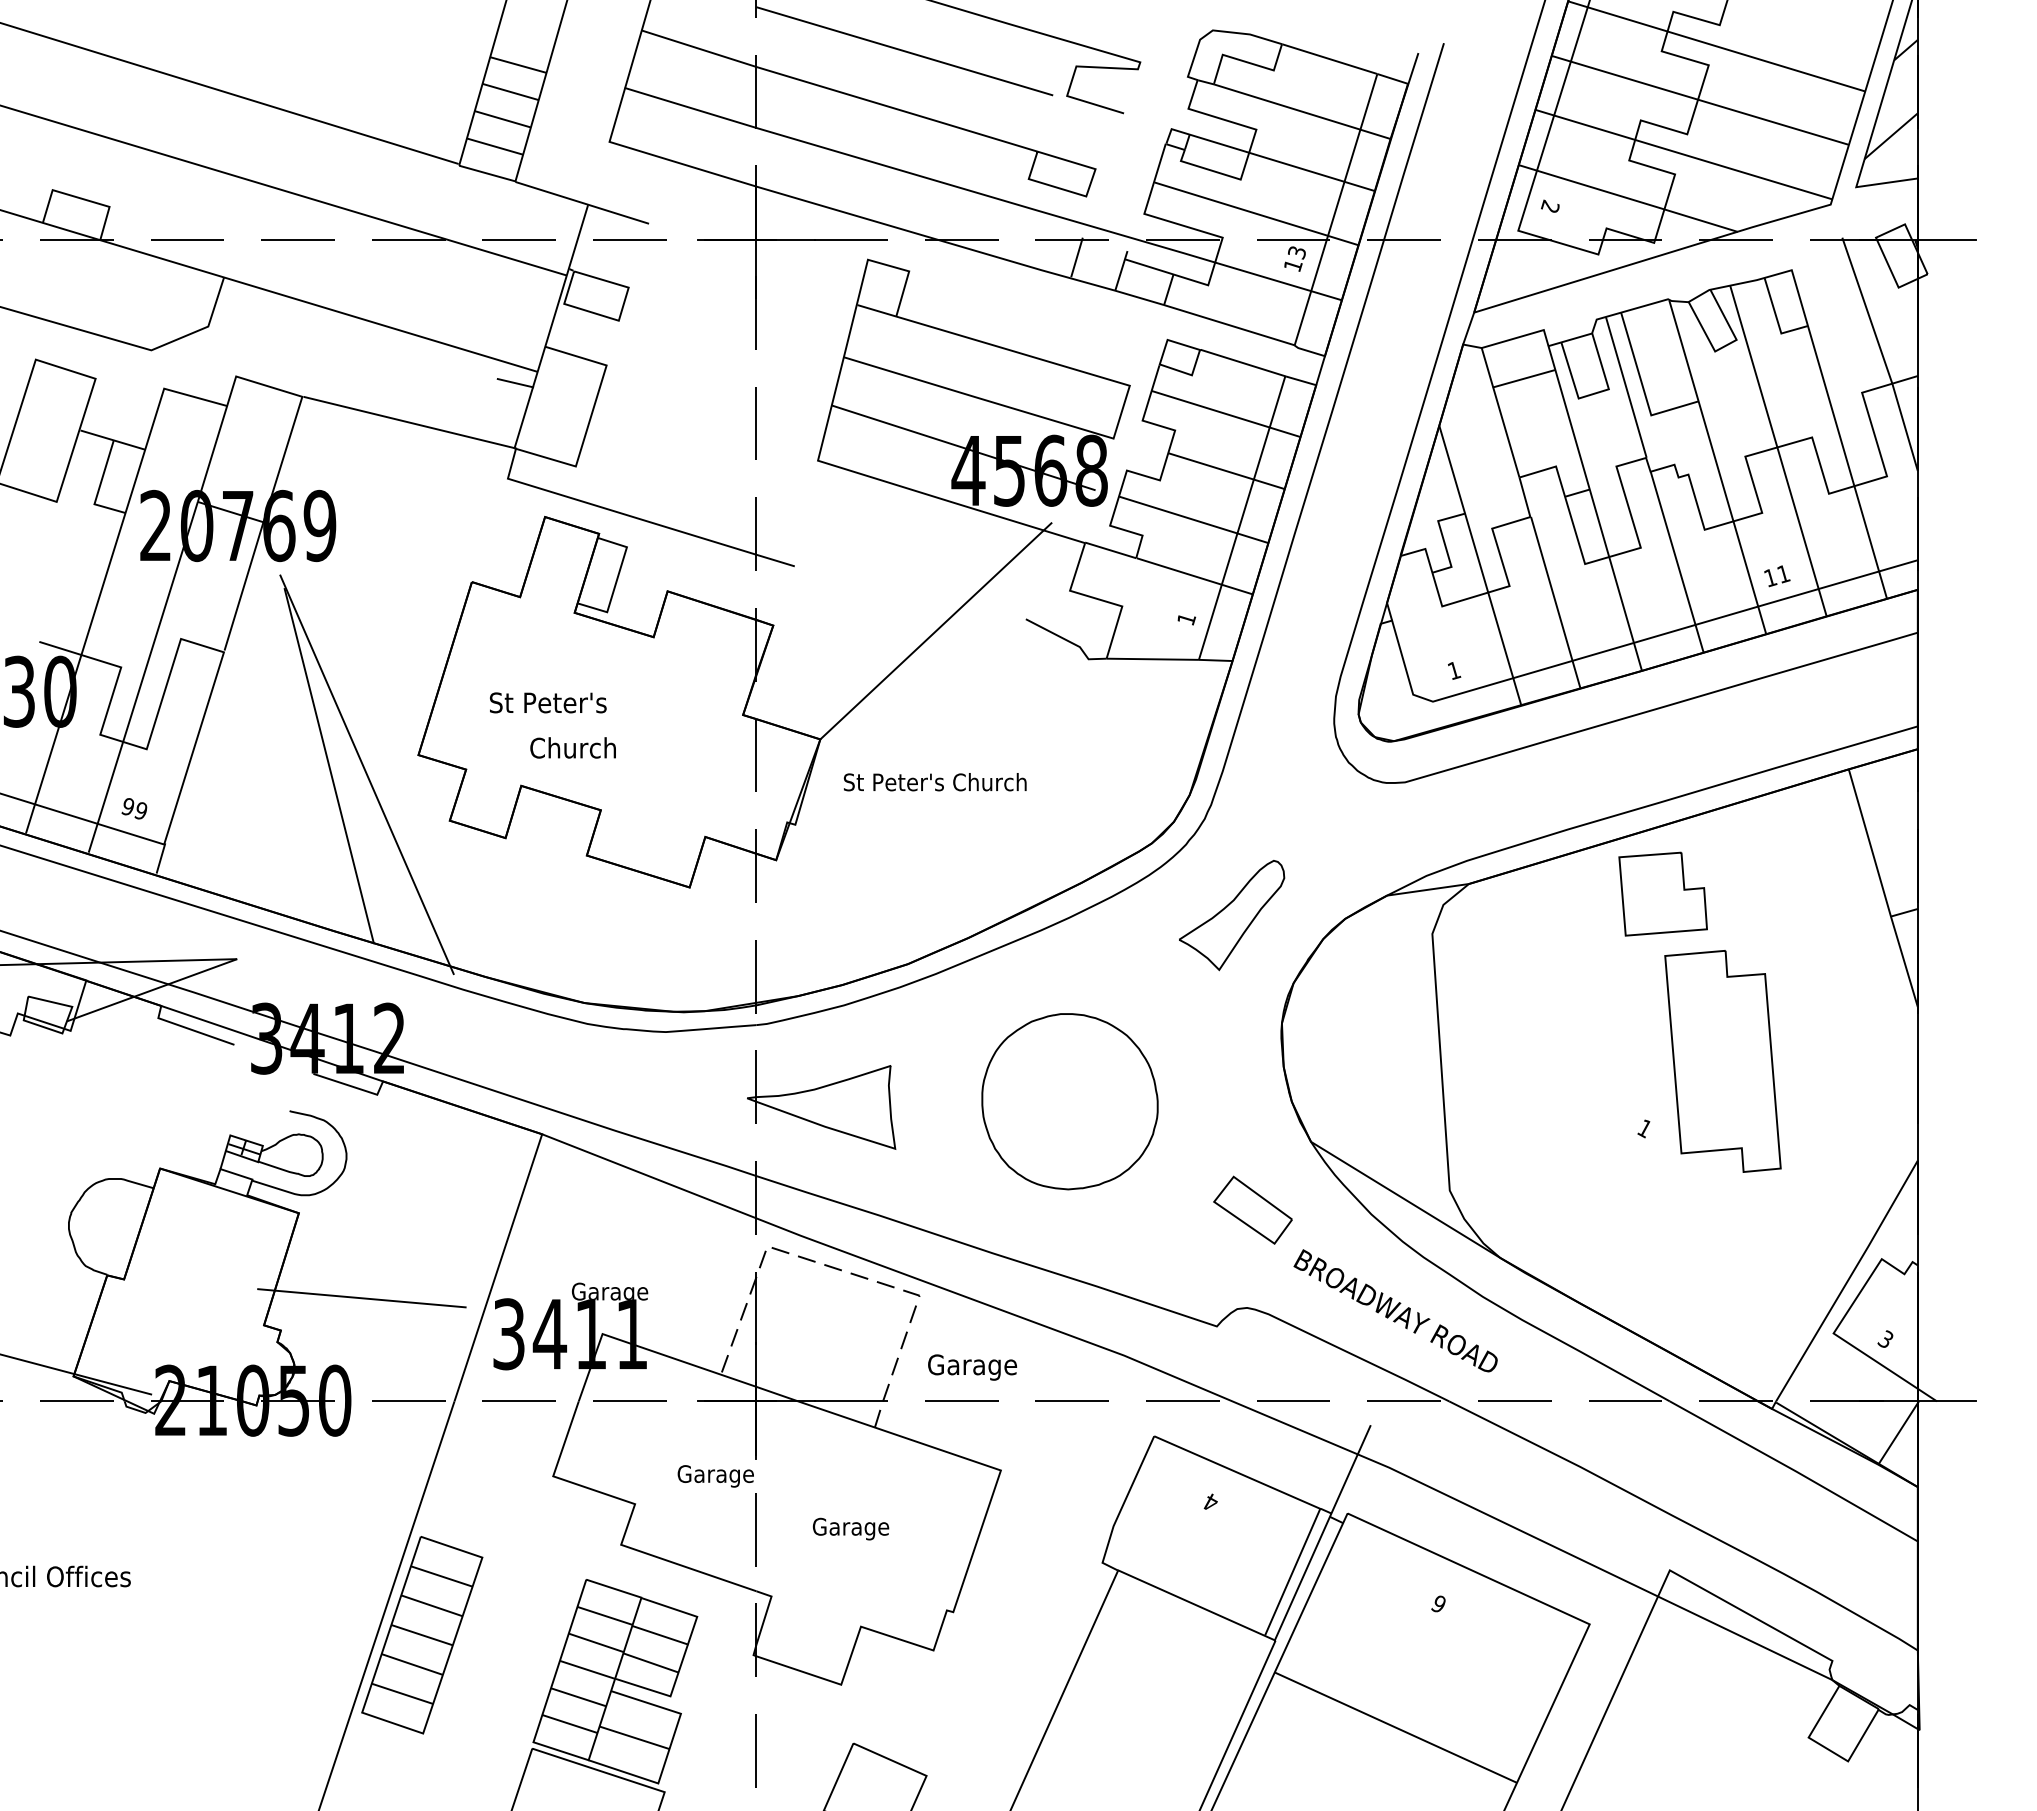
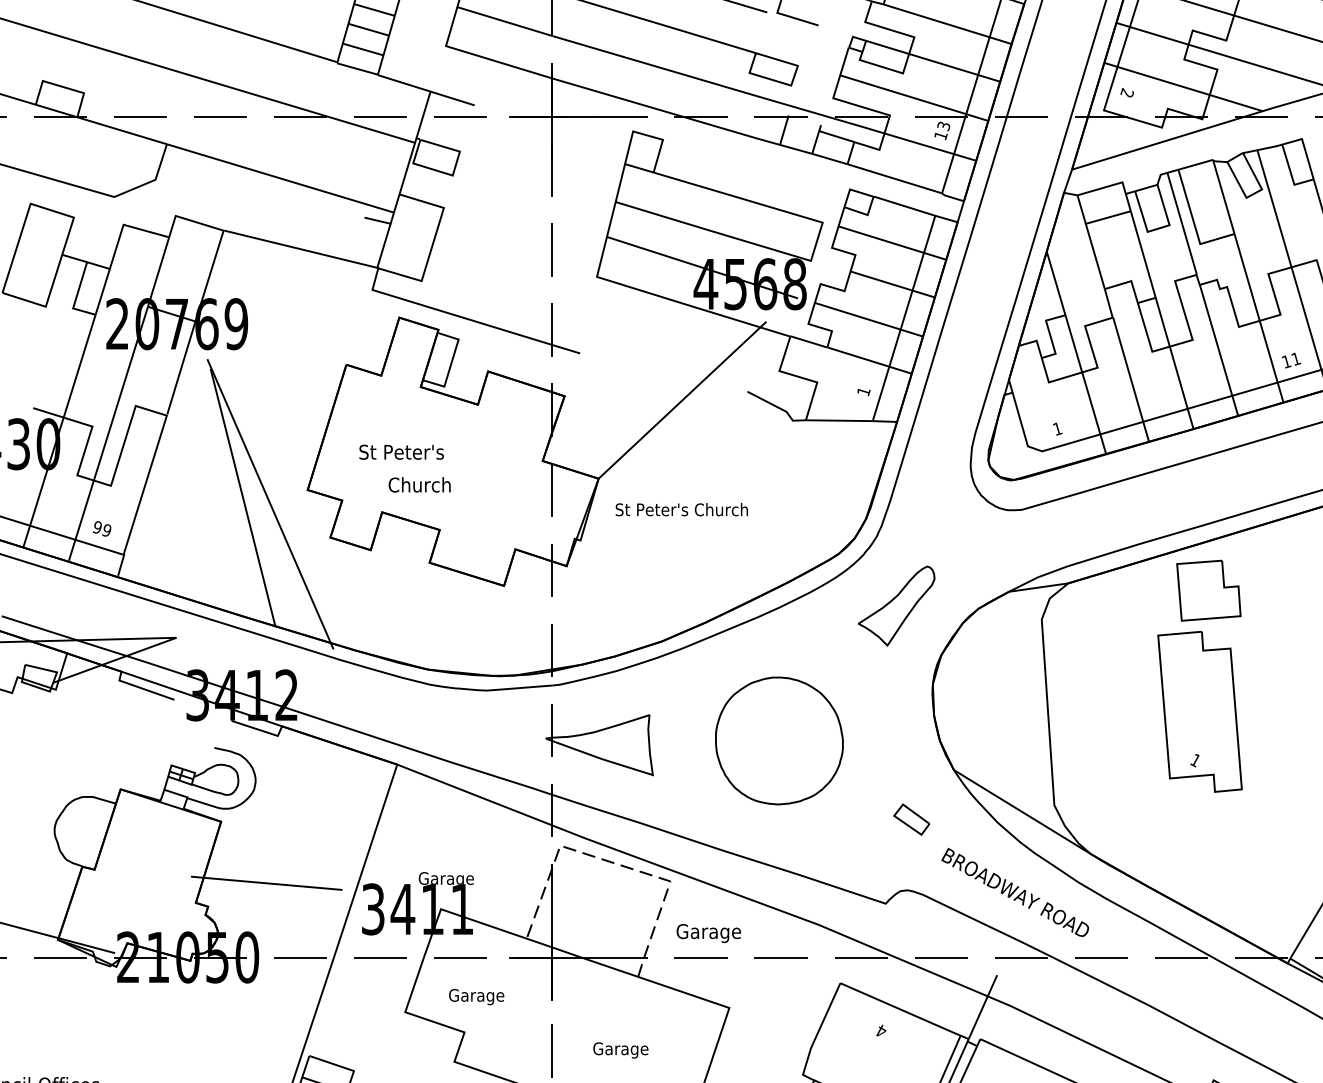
part: (1722, 1061) -> (1199, 711), moved
part: (1252, 1210) -> (911, 819), size x0.62
text: (715, 1476) -> (476, 997), moved

